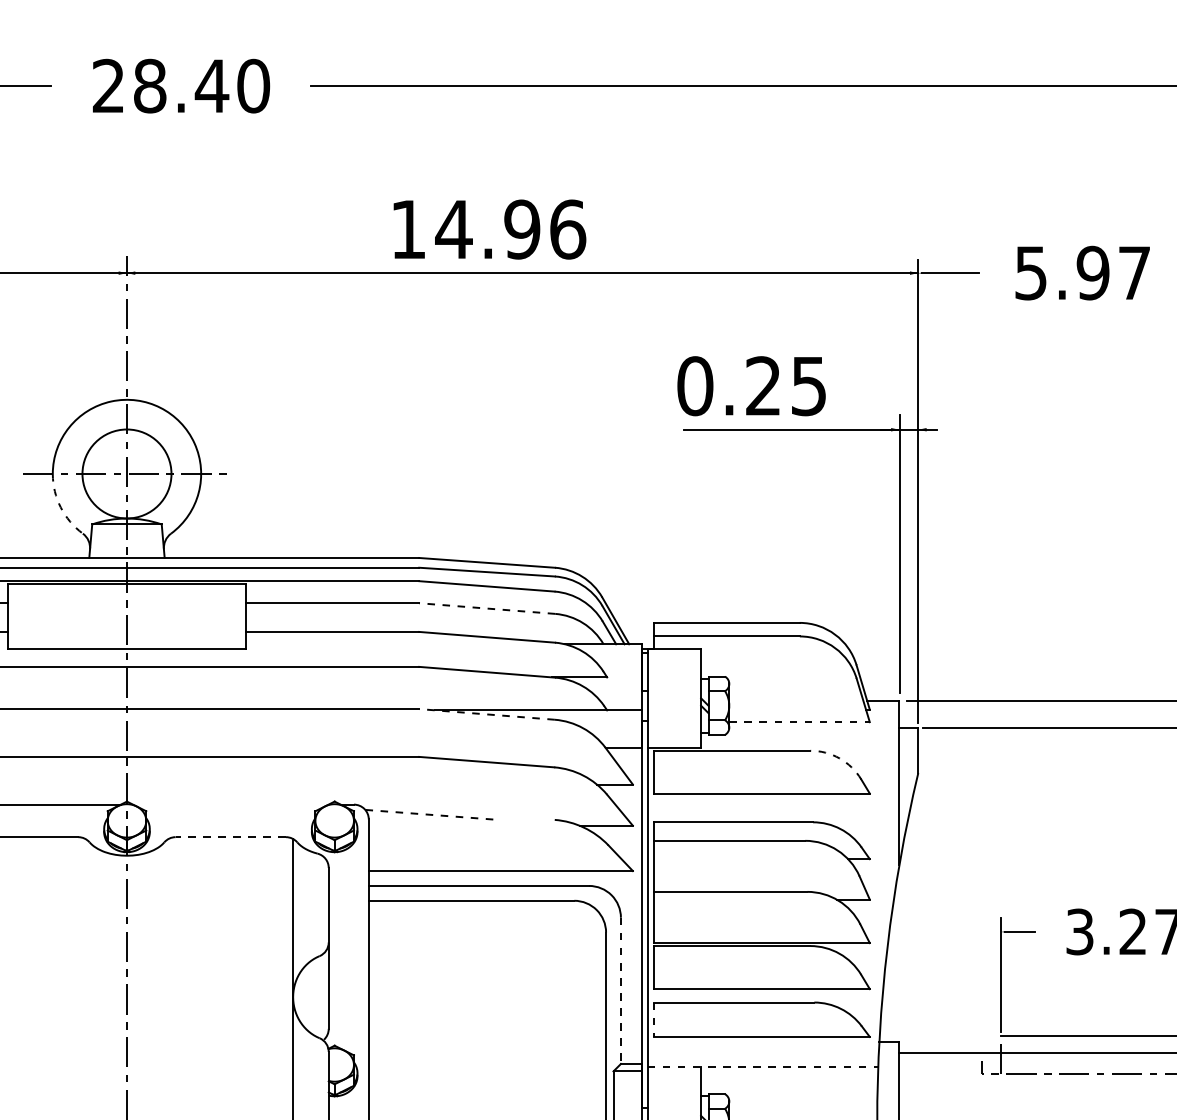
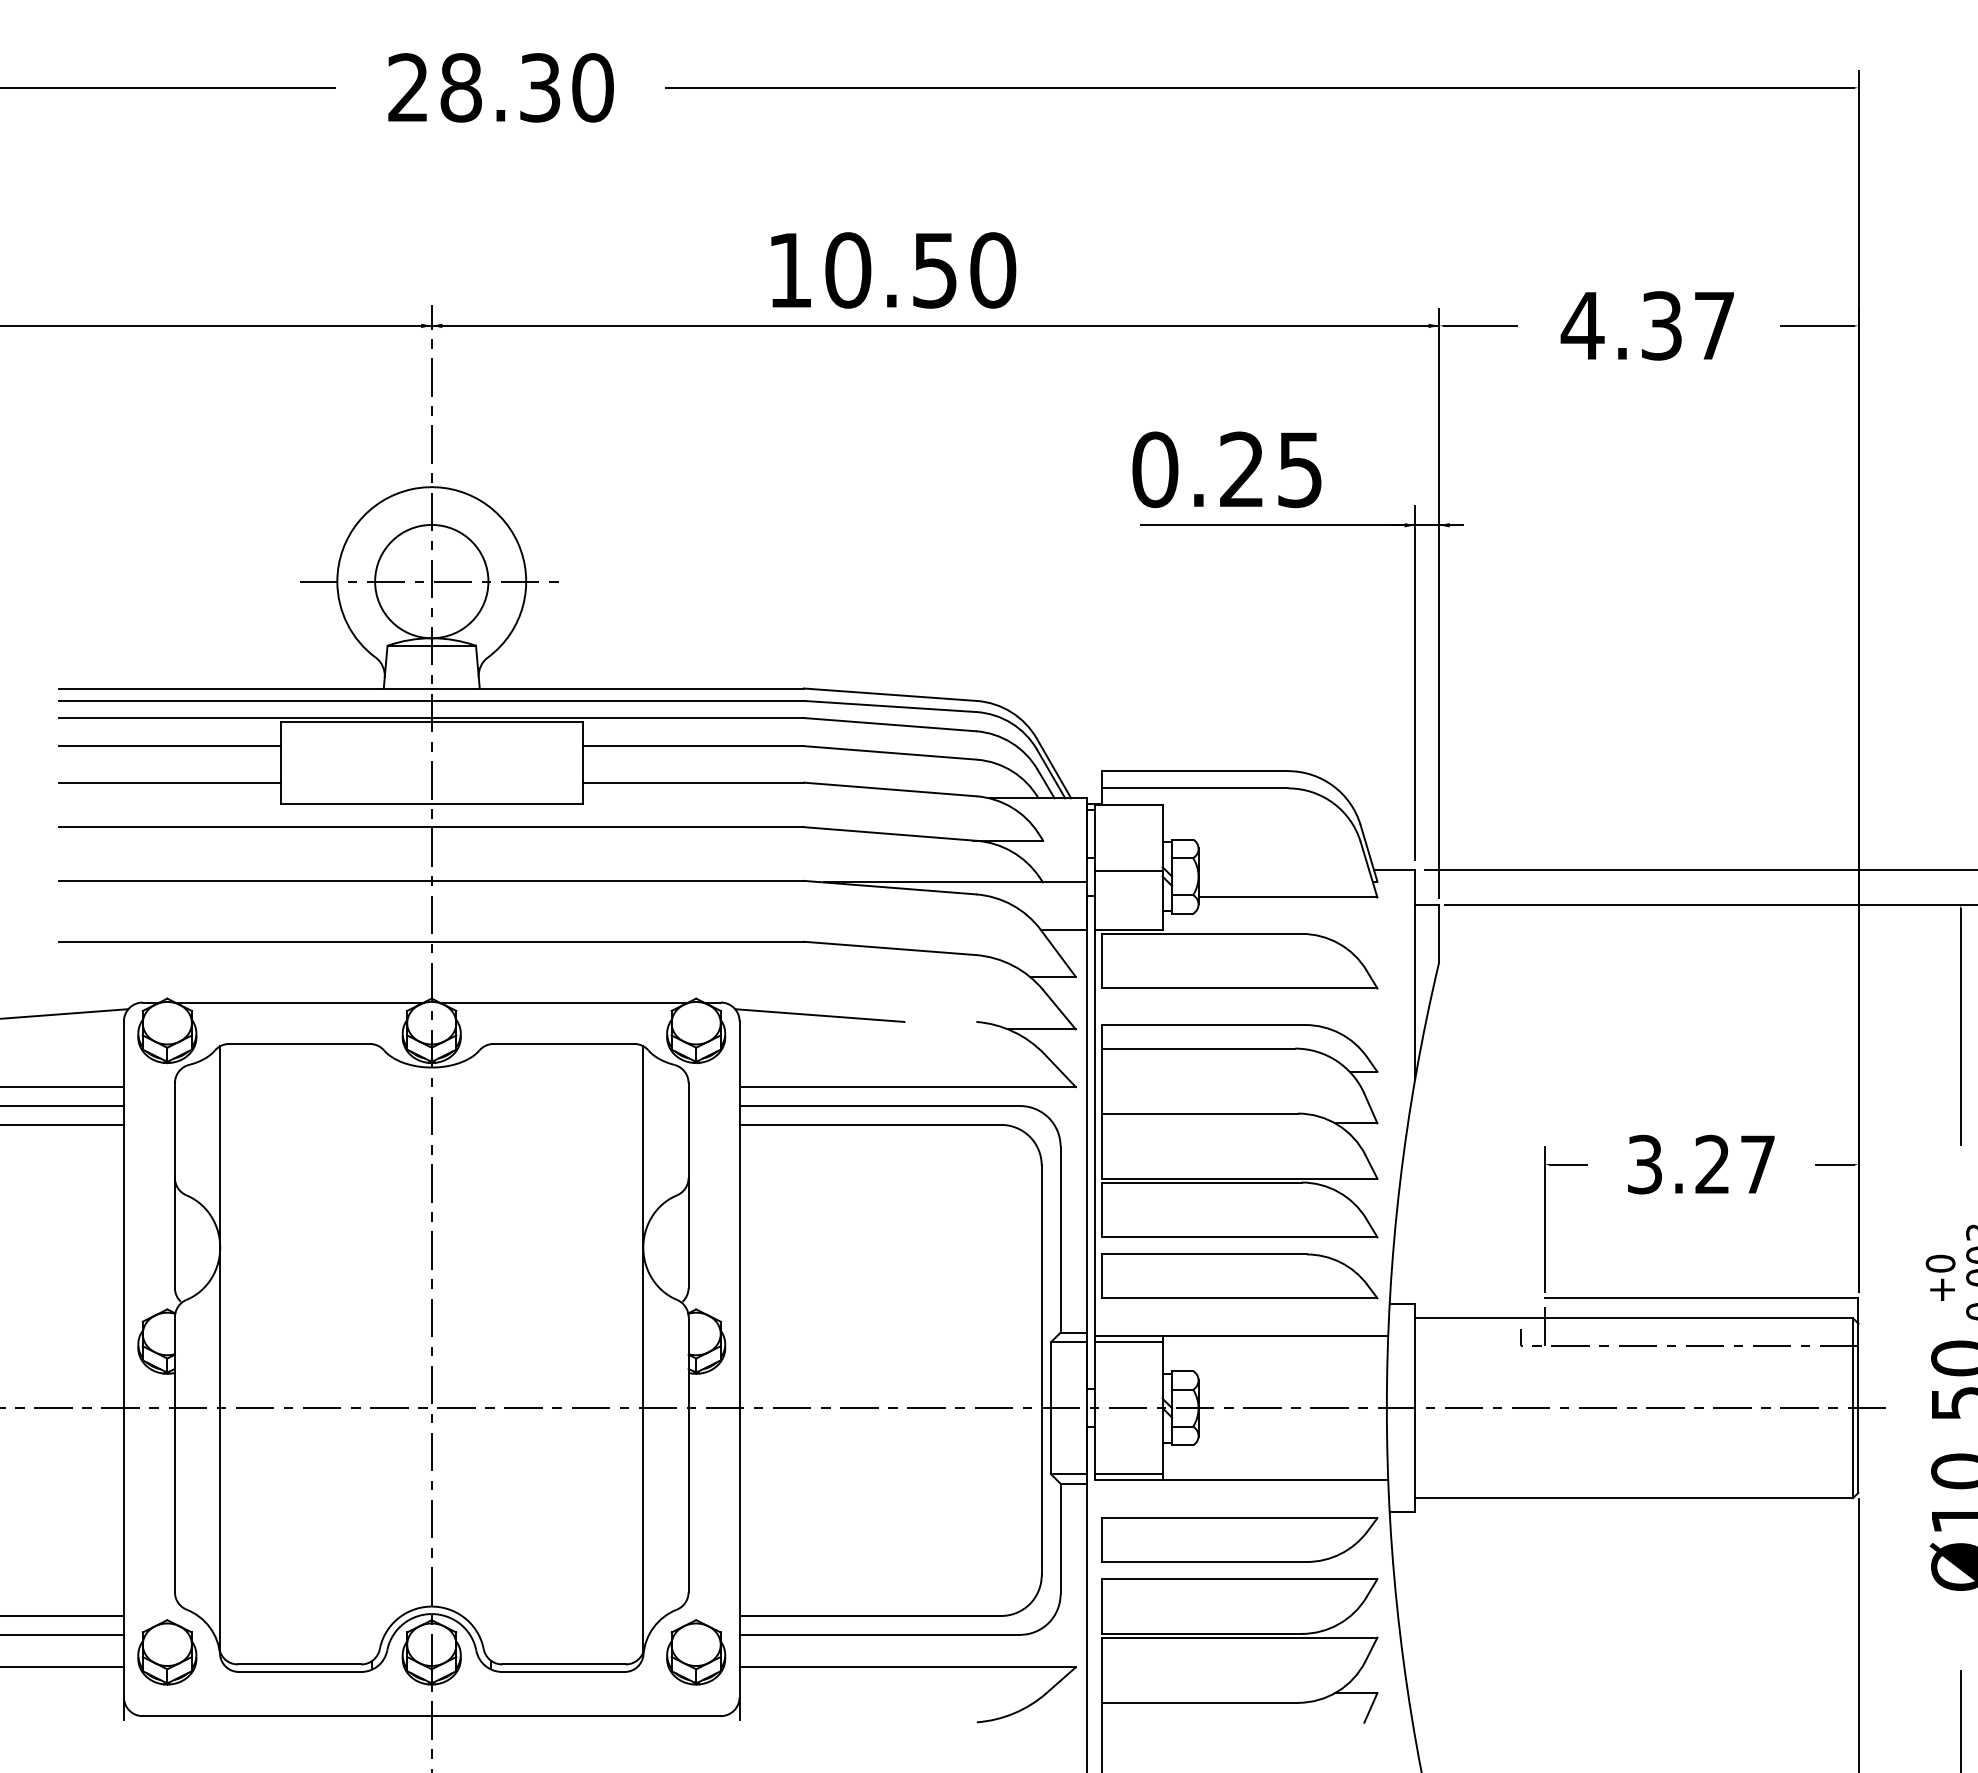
text: (212, 85) -> (540, 87), 28.40 -> 28.30
text: (510, 229) -> (919, 270), 14.96 -> 10.50
text: (1061, 272) -> (1621, 325), 5.97 -> 4.37
arc: (60, 507) -> (347, 624), dashed -> solid
line: (487, 608) -> (890, 752), dashed -> solid
line: (674, 700) -> (1128, 870), added
line: (487, 714) -> (890, 887), dashed -> solid
line: (799, 722) -> (1288, 897), dashed -> solid
arc: (840, 758) -> (1339, 943), dashed -> solid
line: (230, 804) -> (563, 1002), added
line: (431, 814) -> (819, 1015), dashed -> solid
line: (230, 836) -> (563, 1043), dashed -> solid
line: (620, 991) -> (1060, 1240), dashed -> solid
line: (653, 1019) -> (1102, 1276), dashed -> solid
line: (763, 1066) -> (1241, 1335), dashed -> solid
line: (674, 1071) -> (1128, 1342), added

